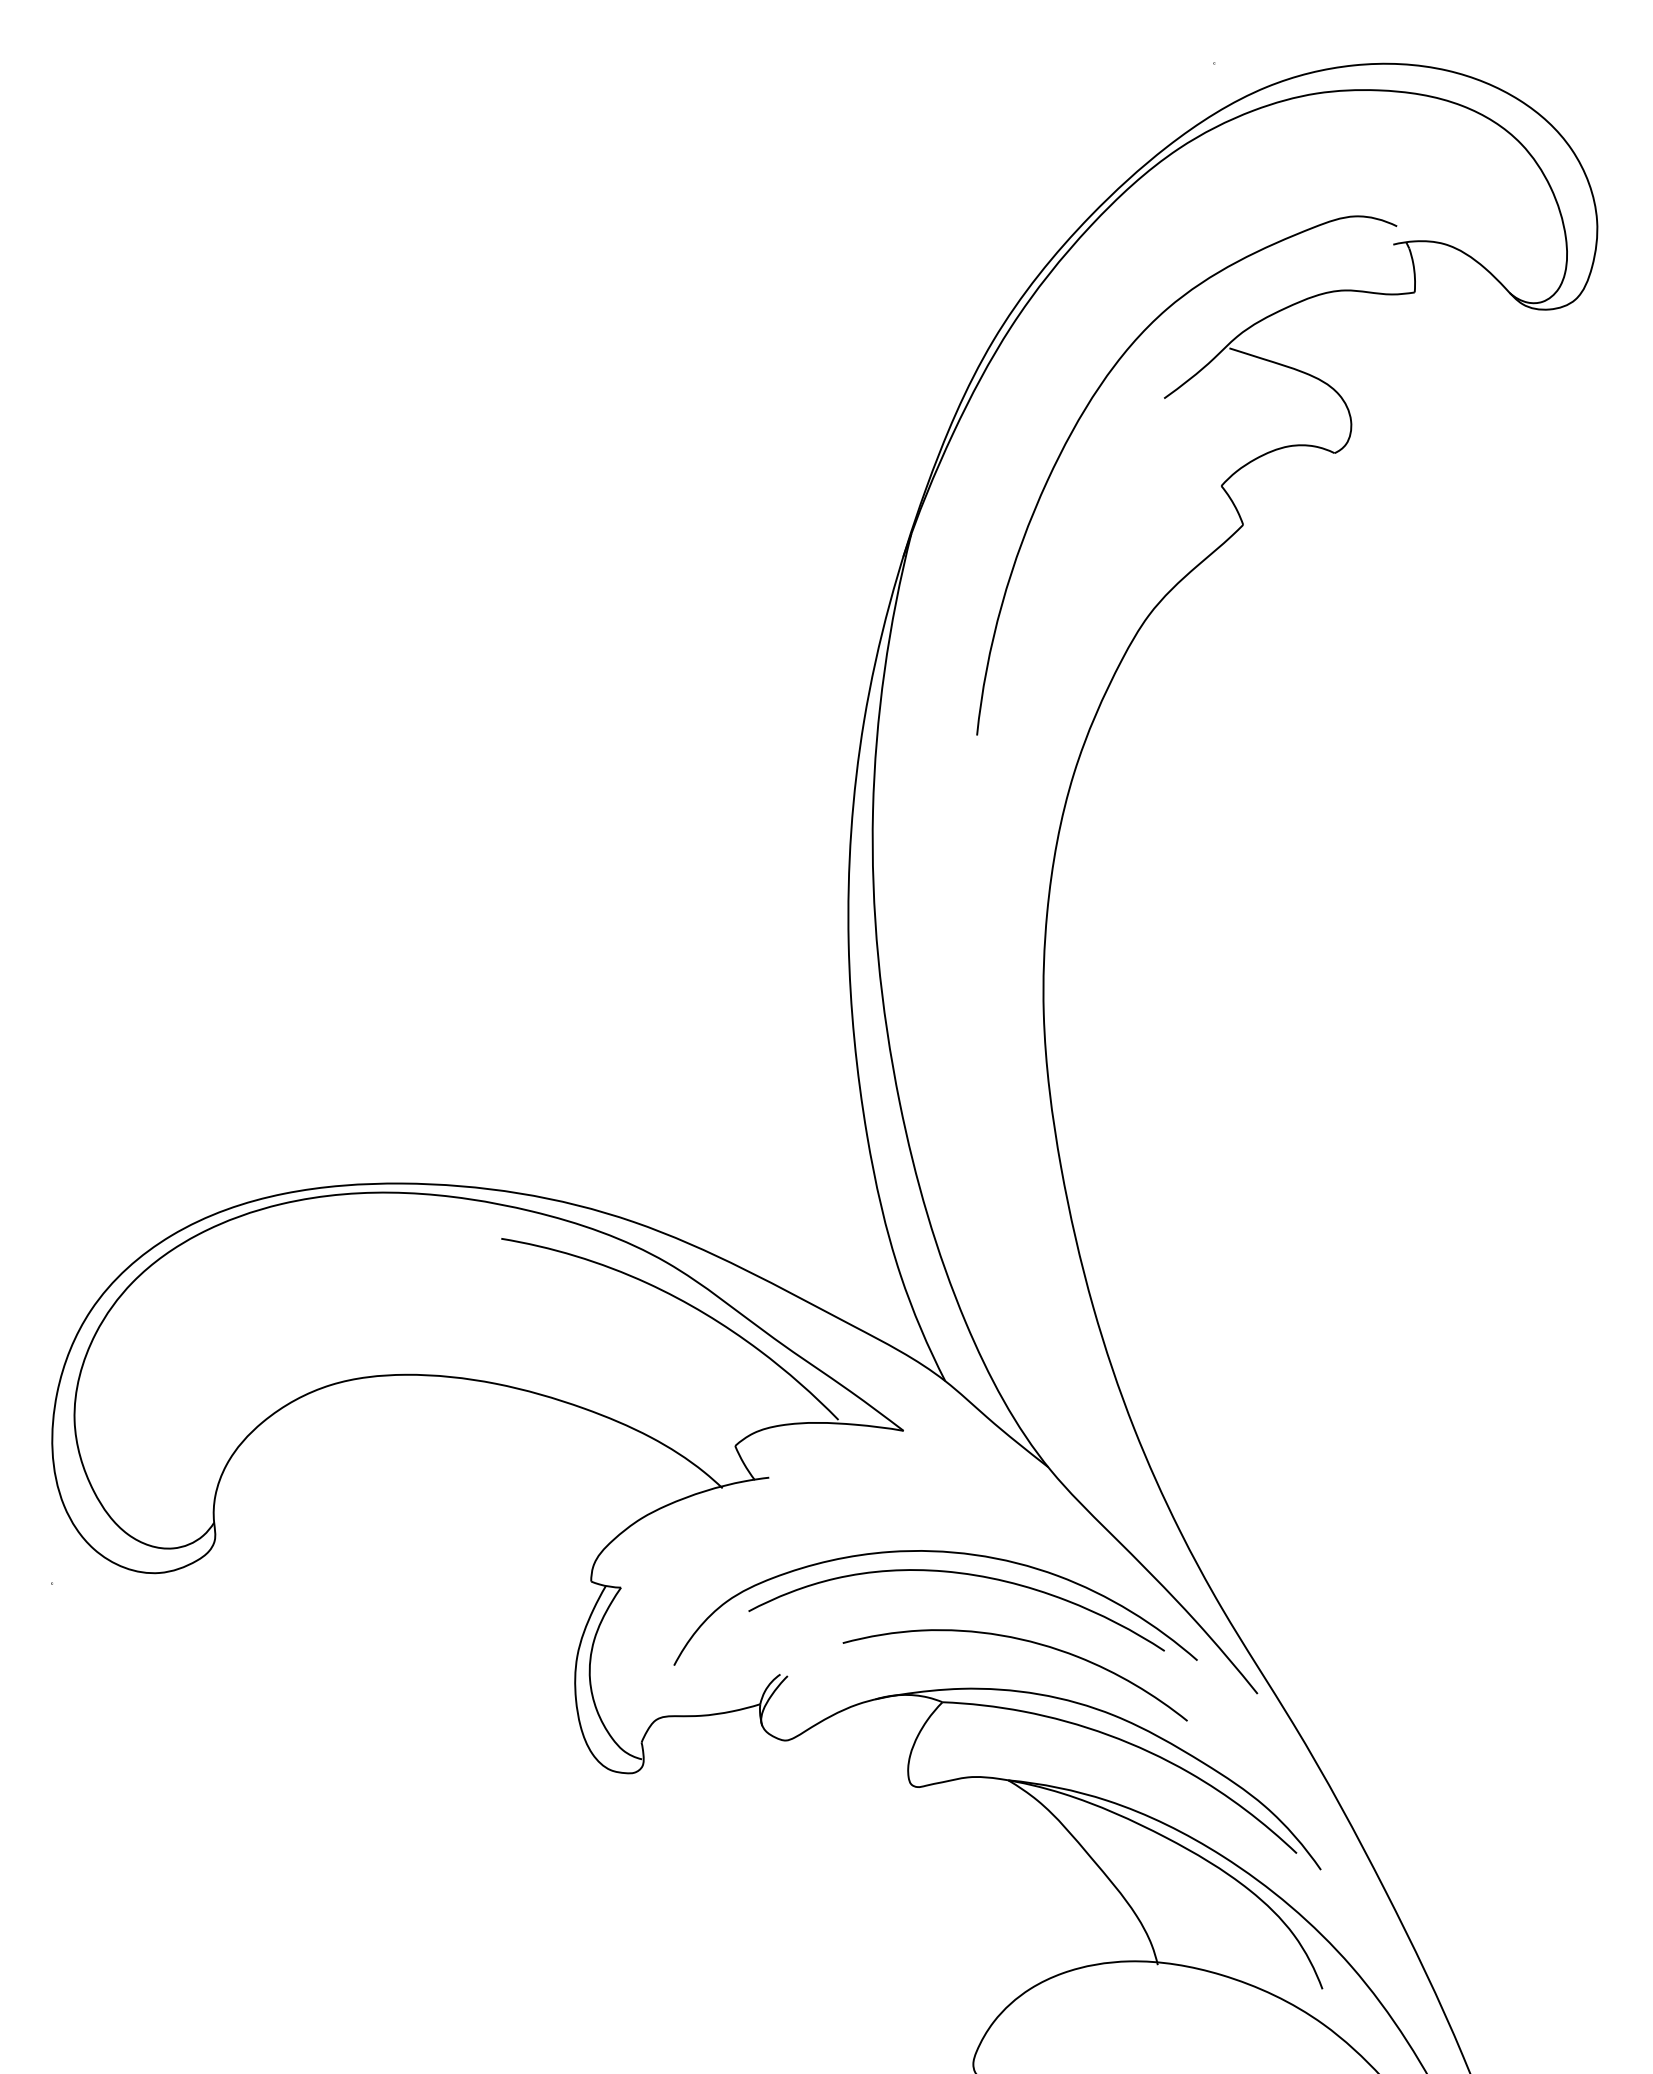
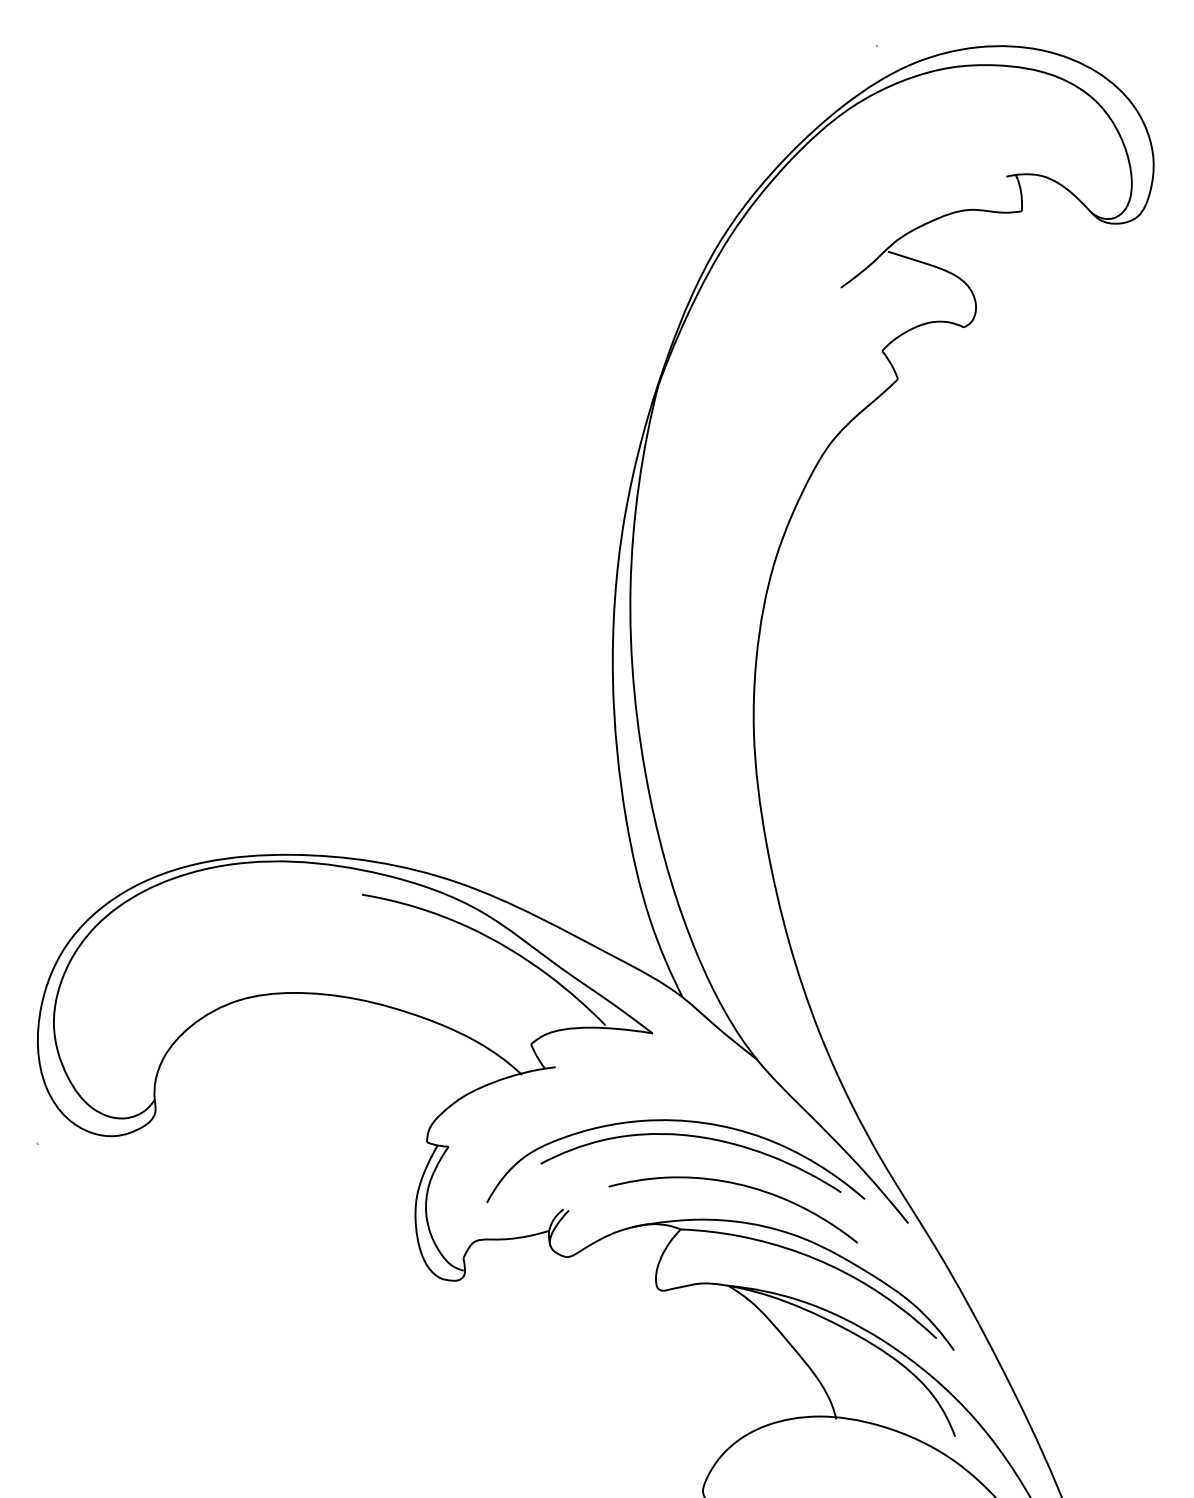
curve: (1083, 414) -> (782, 299), removed

